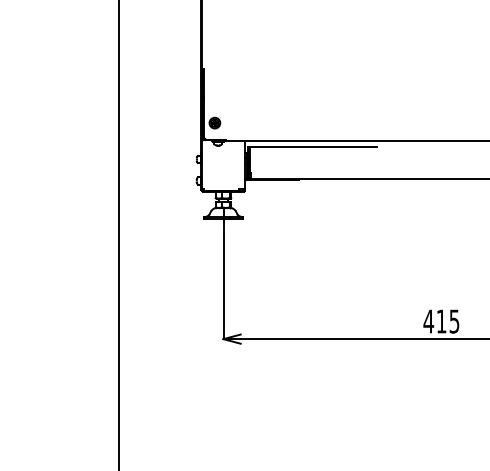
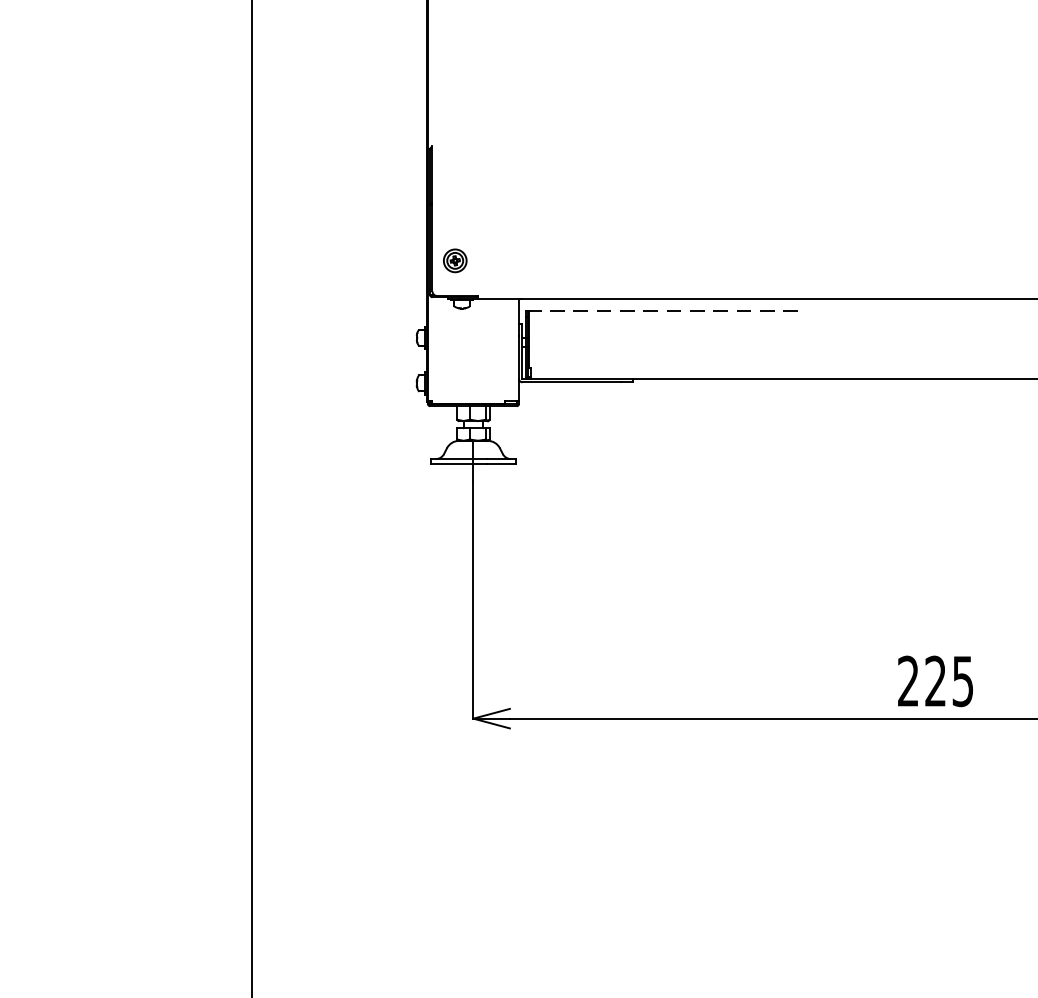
line: (313, 146) -> (664, 310), solid -> dashed
text: (434, 321) -> (920, 681), 415 -> 225

